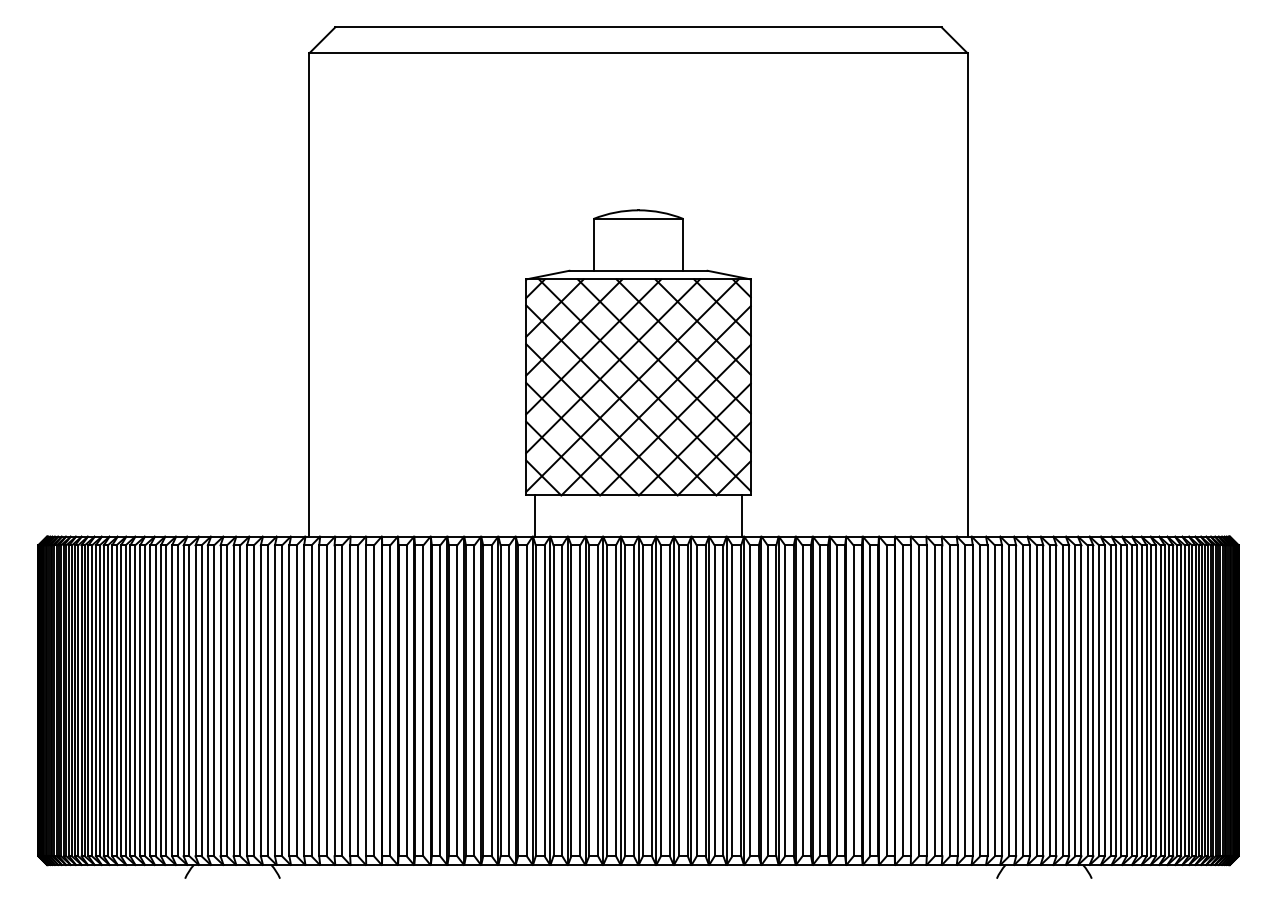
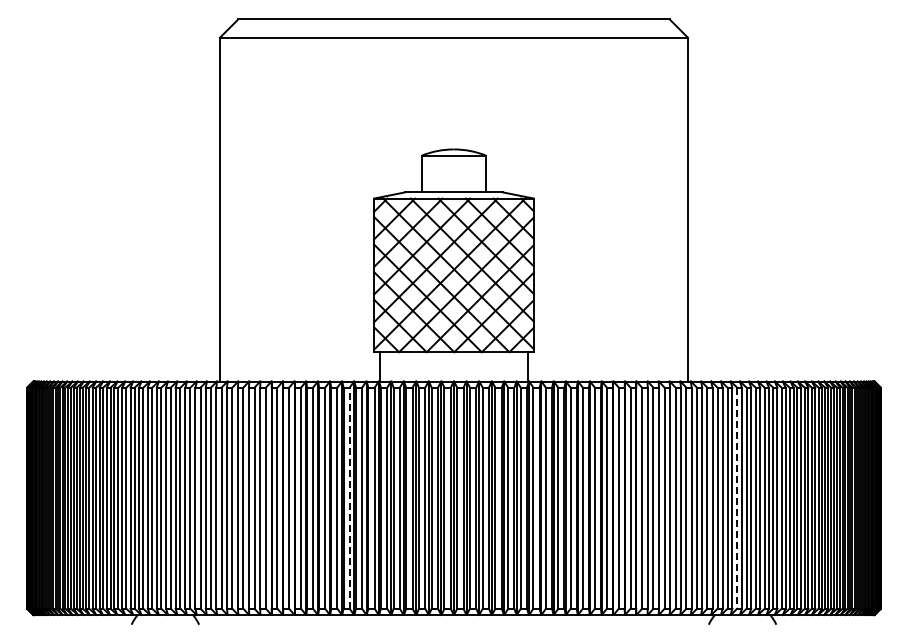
line: (491, 701) -> (349, 498), solid -> dashed
line: (1037, 701) -> (737, 498), solid -> dashed

